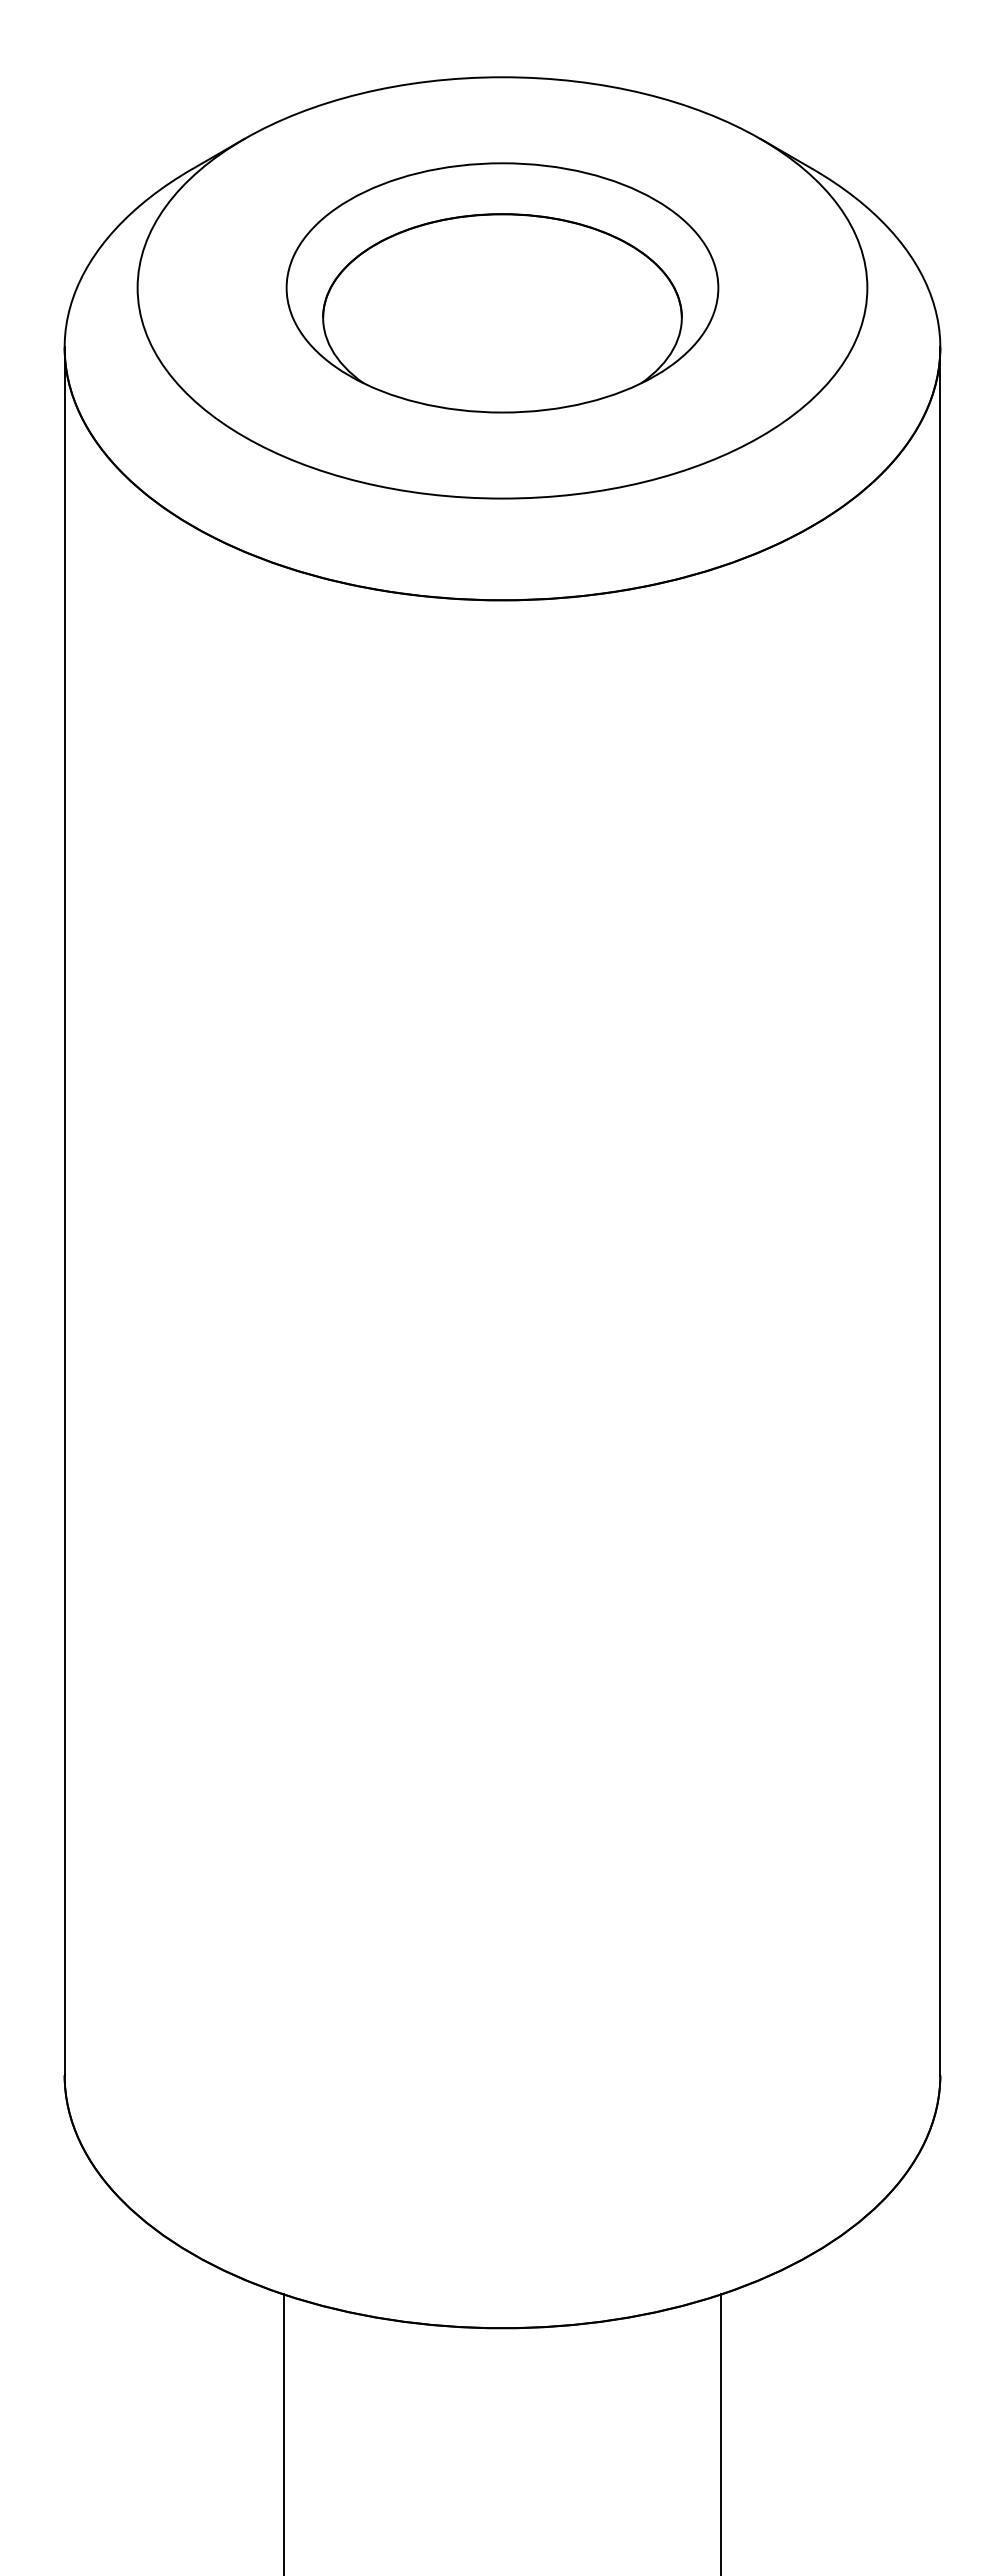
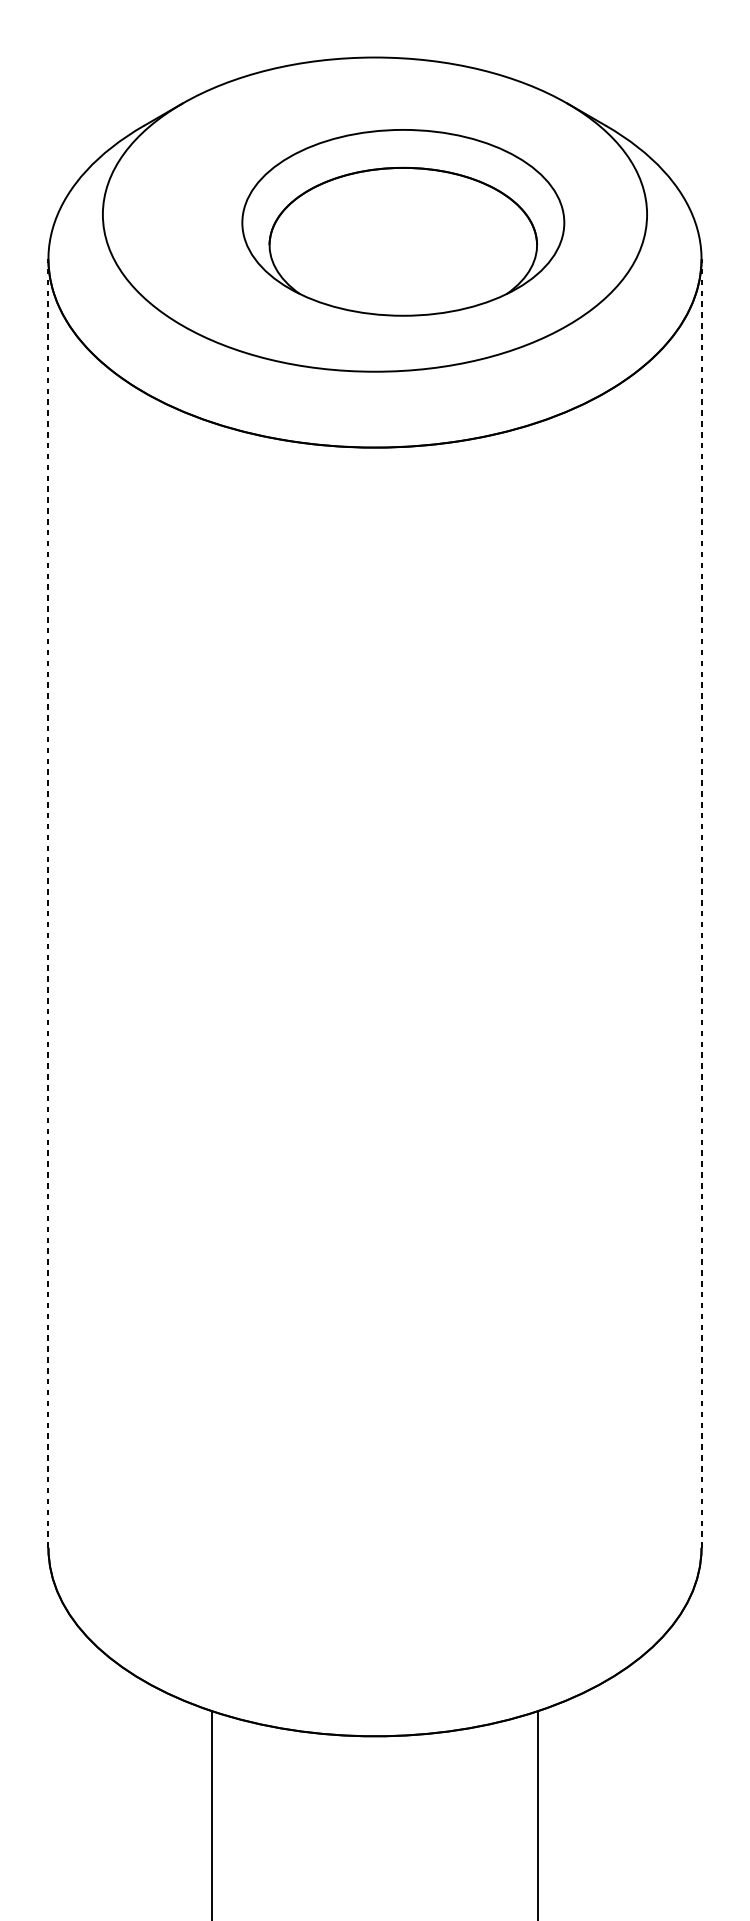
part: (502, 287) -> (403, 222), moved
line: (64, 1211) -> (48, 903), solid -> dashed
line: (940, 1211) -> (701, 903), solid -> dashed

